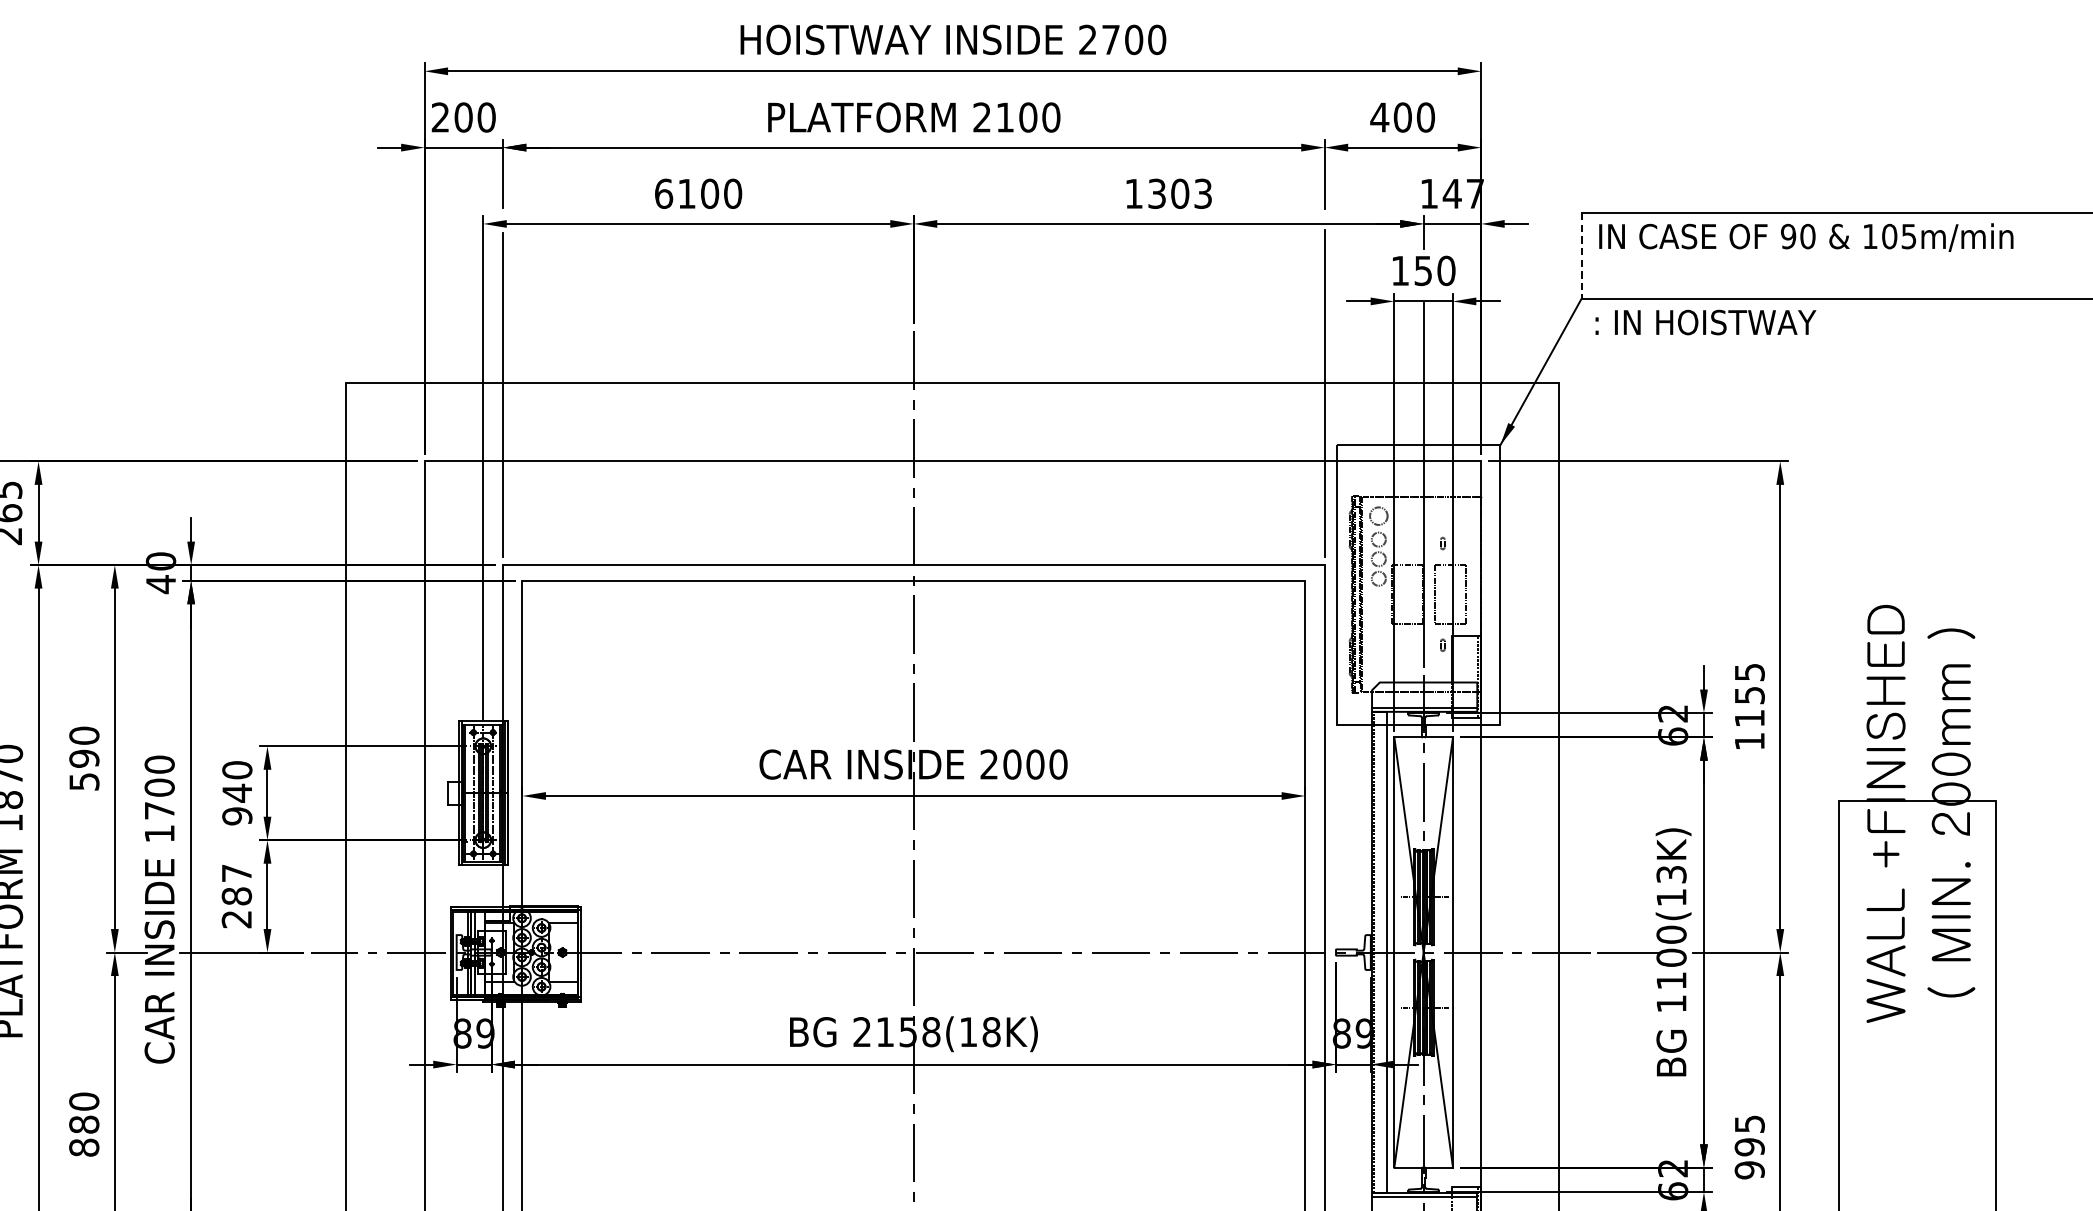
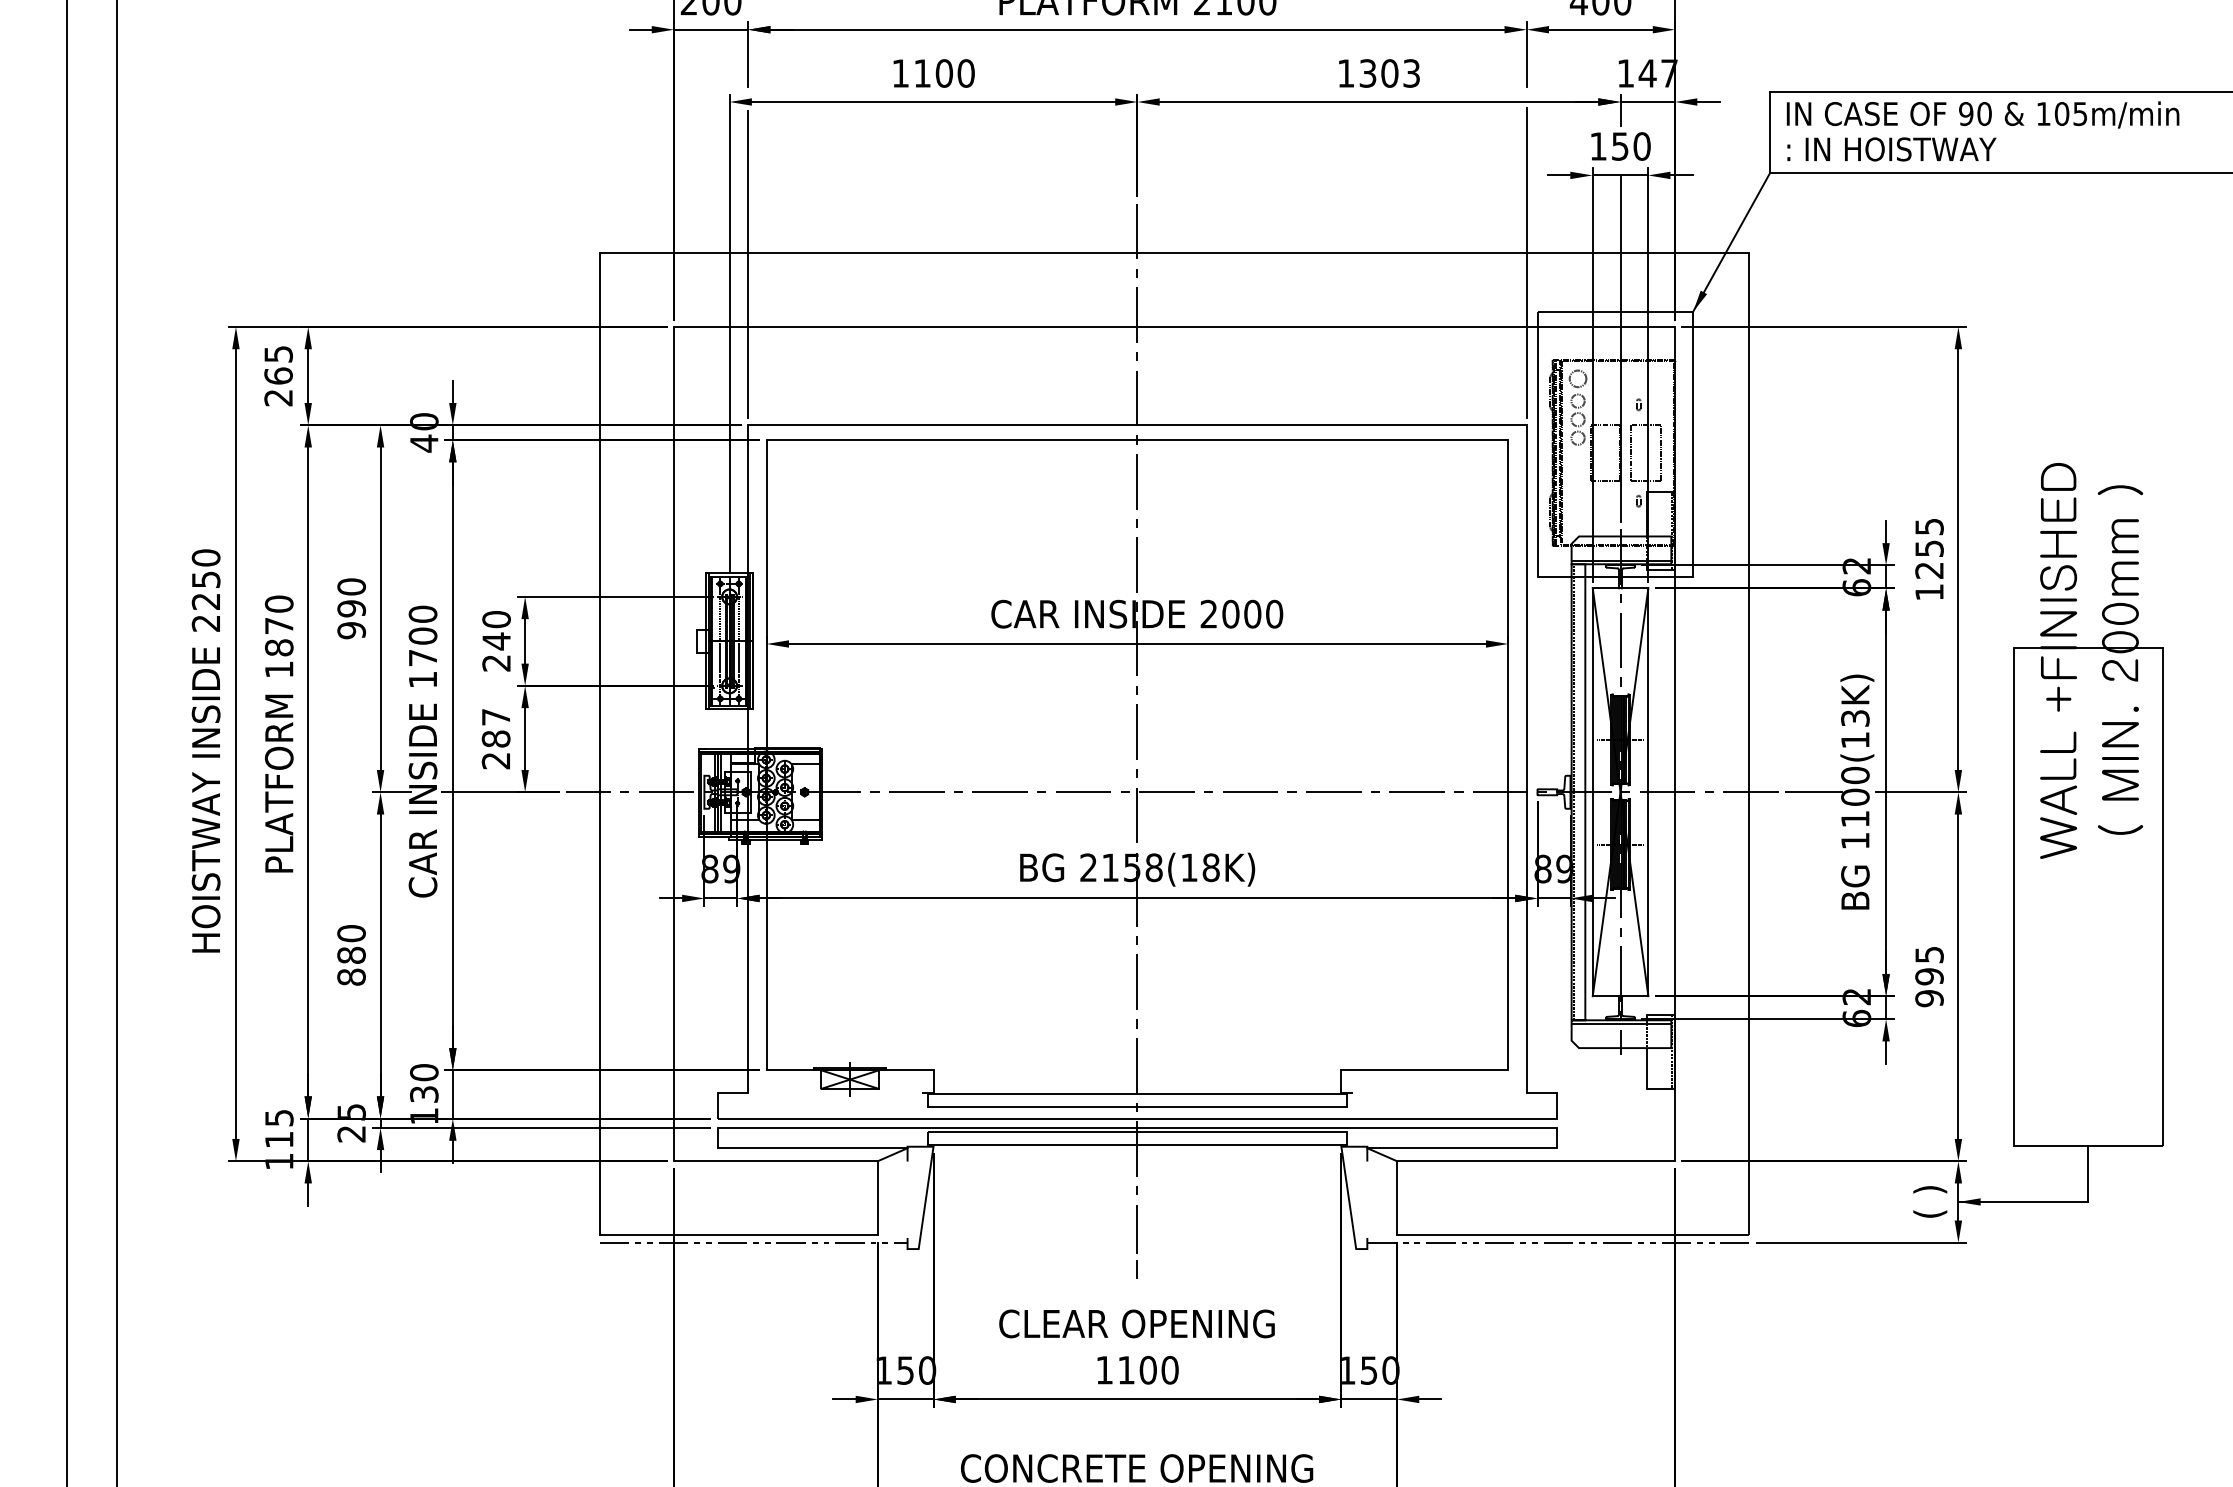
text: (663, 193) -> (900, 73), 6100 -> 1100
line: (1581, 256) -> (1770, 132), dashed -> solid
text: (1705, 322) -> (1891, 149), moved
text: (1749, 718) -> (1929, 570), 1155 -> 1255
text: (84, 781) -> (351, 630), 590 -> 990
text: (237, 815) -> (496, 662), 940 -> 240

